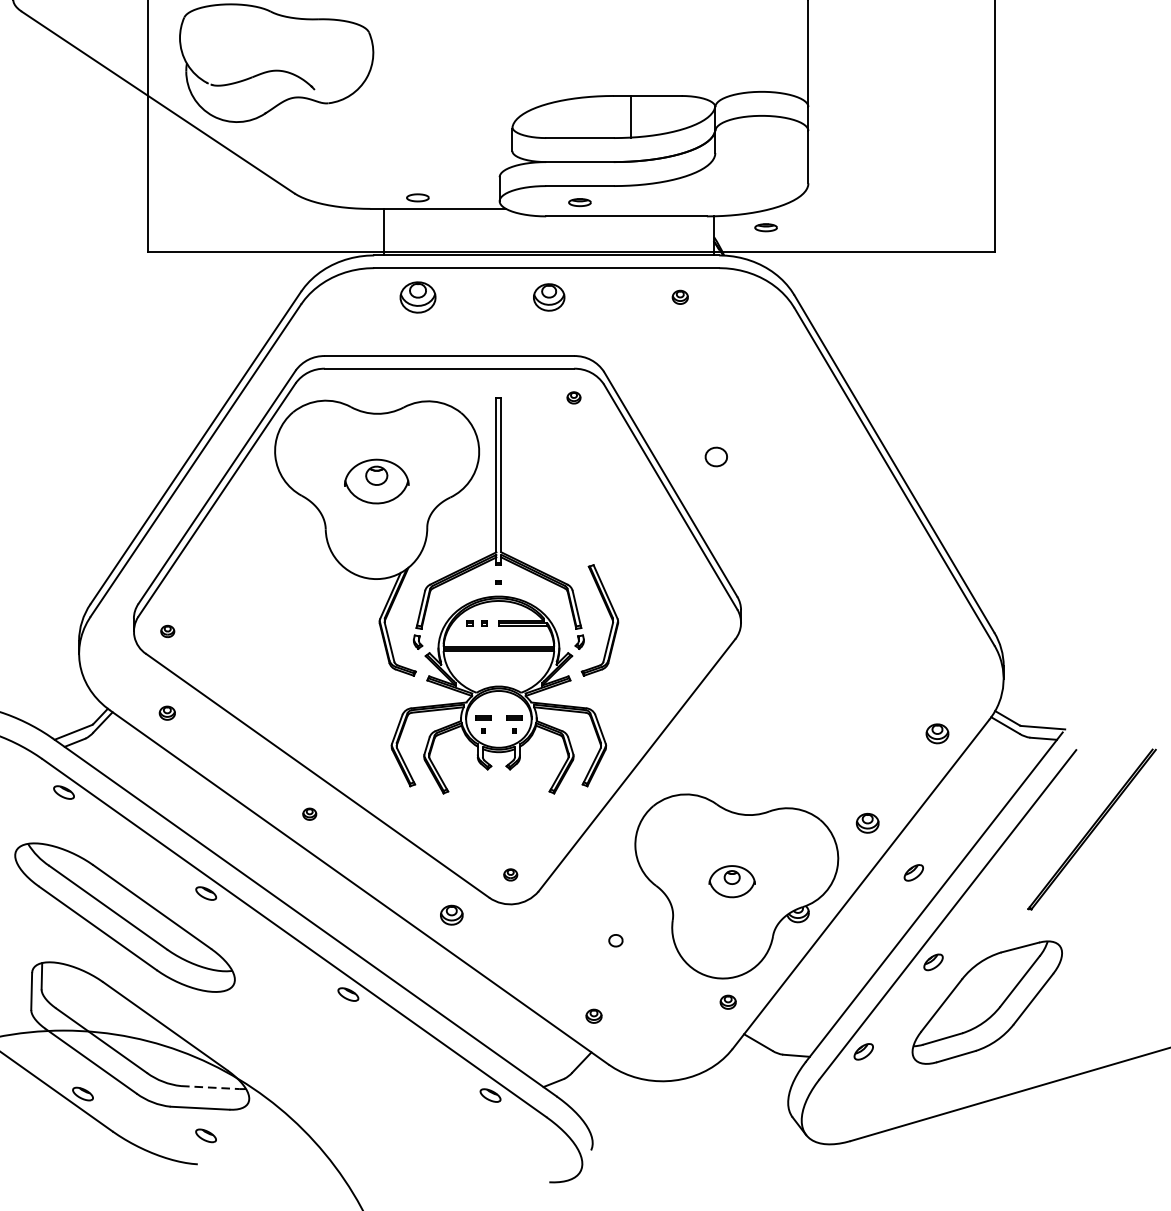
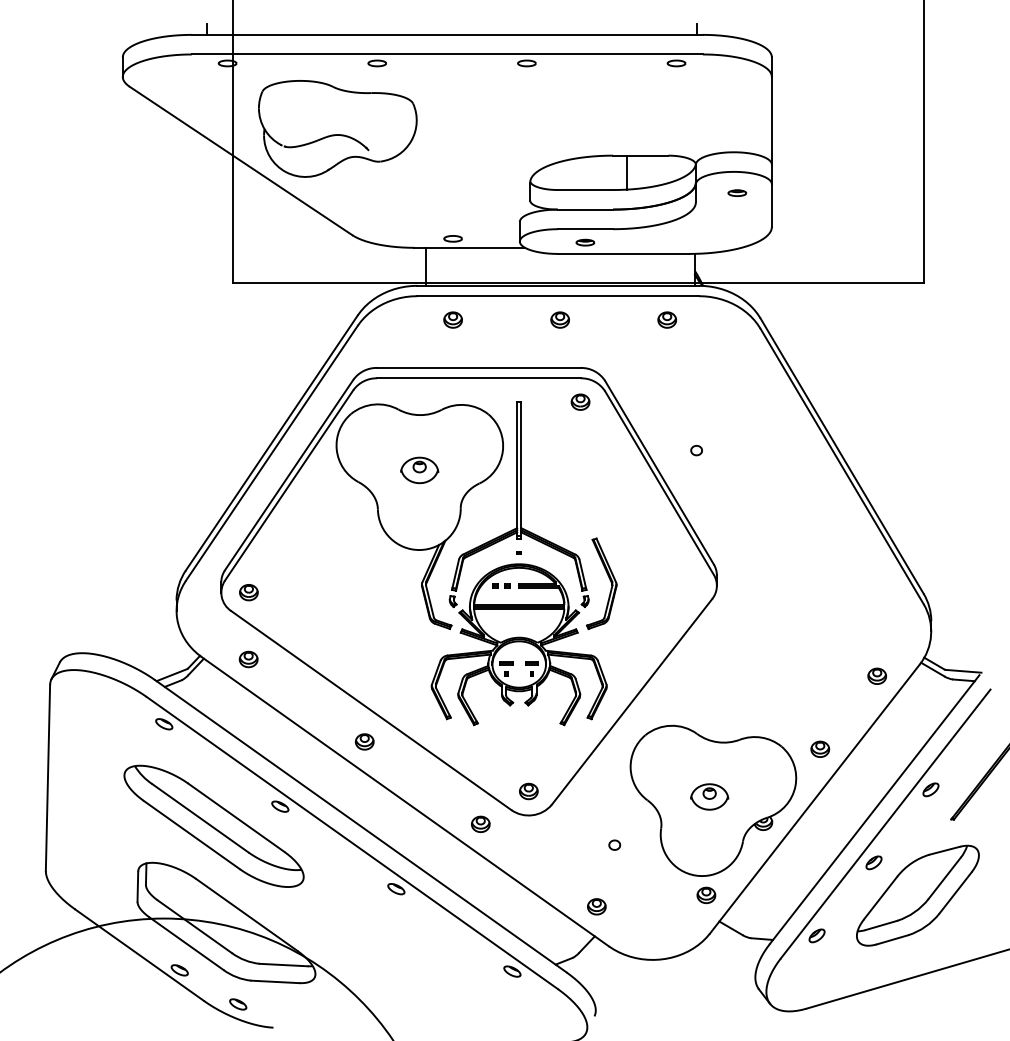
part: (765, 226) -> (736, 192), moved
part: (417, 296) -> (452, 319), size x0.62
part: (548, 296) -> (559, 319), size x0.71
part: (680, 296) -> (667, 319), size x1.43
part: (573, 397) -> (580, 401), size x1.67
part: (716, 457) -> (696, 450), size x0.62
part: (376, 481) -> (419, 470), size x0.71
part: (167, 631) -> (248, 592), size x1.67
part: (167, 713) -> (248, 659), size x1.43
part: (309, 813) -> (364, 741), size x1.67
part: (913, 872) -> (930, 789), moved
part: (510, 874) -> (528, 791), size x1.67
part: (728, 1002) -> (706, 895), size x1.43
part: (593, 1015) -> (596, 906), size x1.43
line: (211, 1088) -> (284, 965), dashed -> solid
part: (206, 1135) -> (238, 1004), moved

